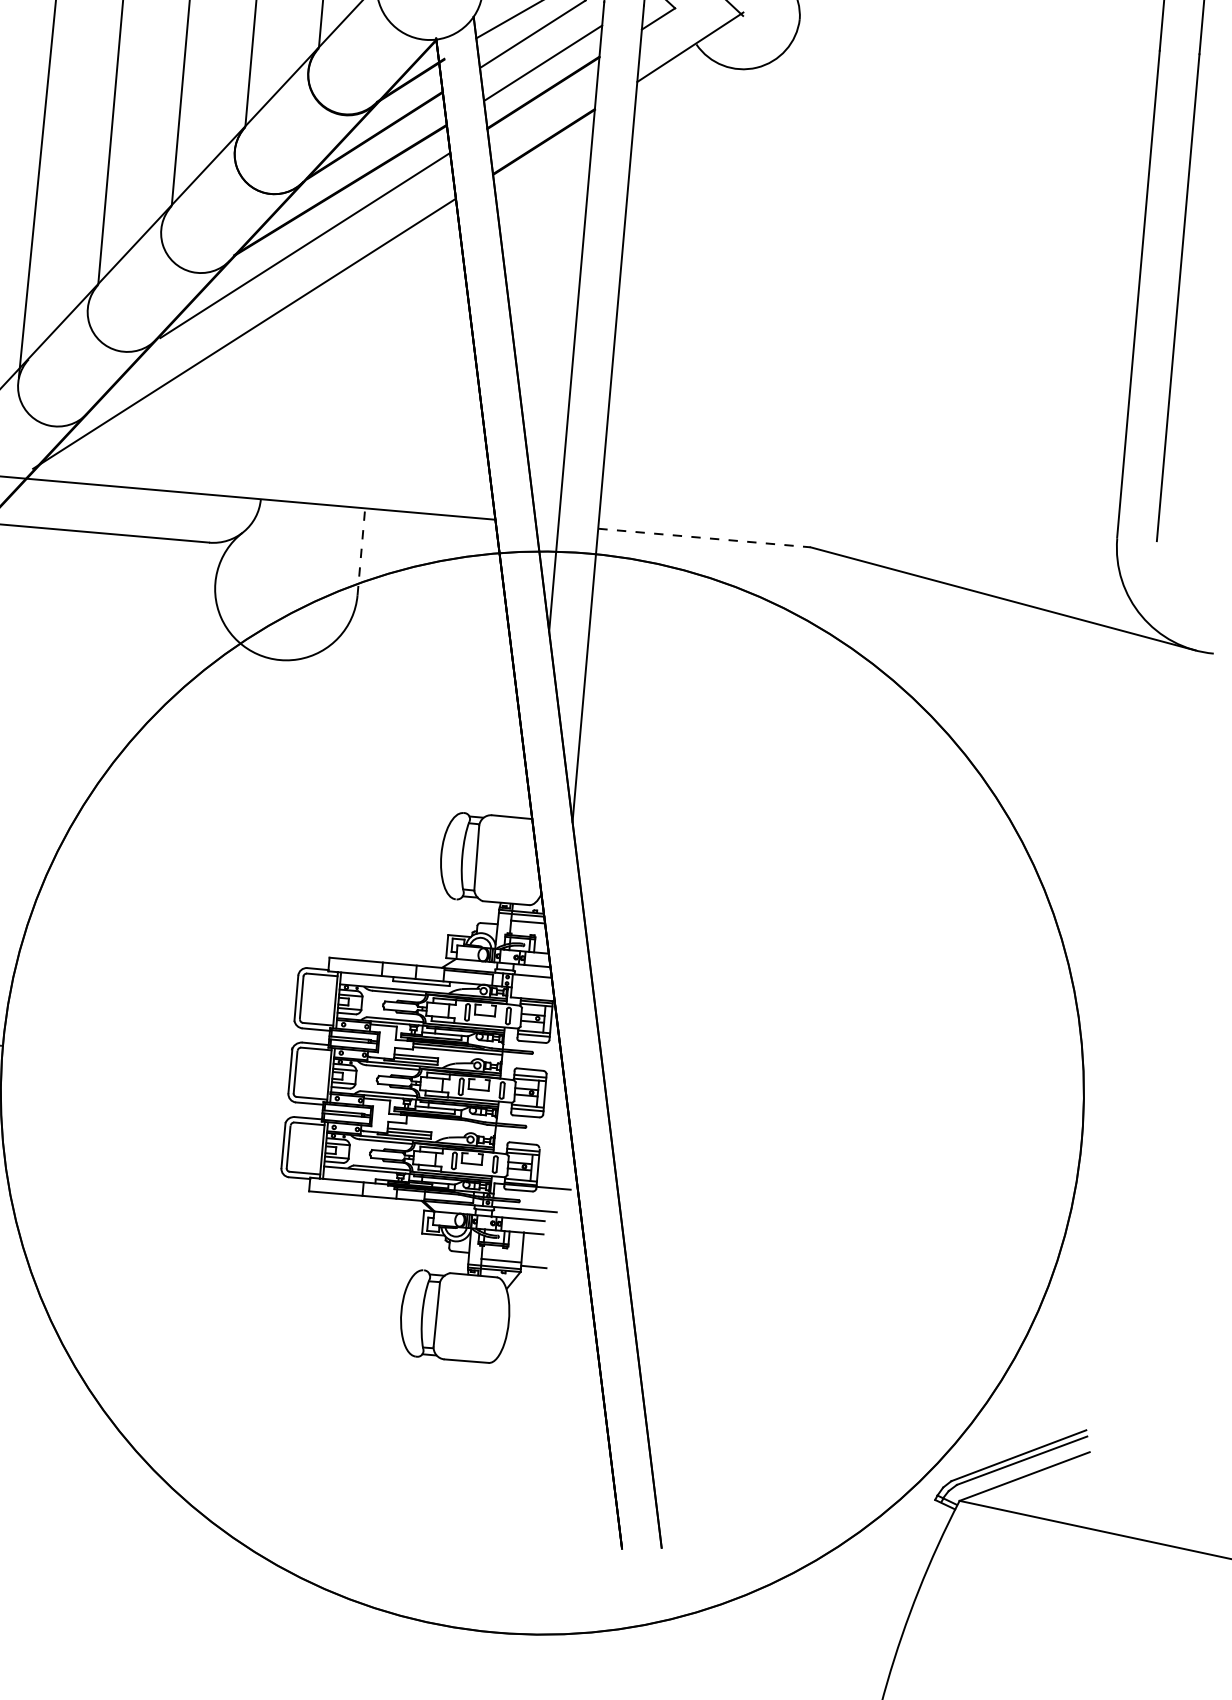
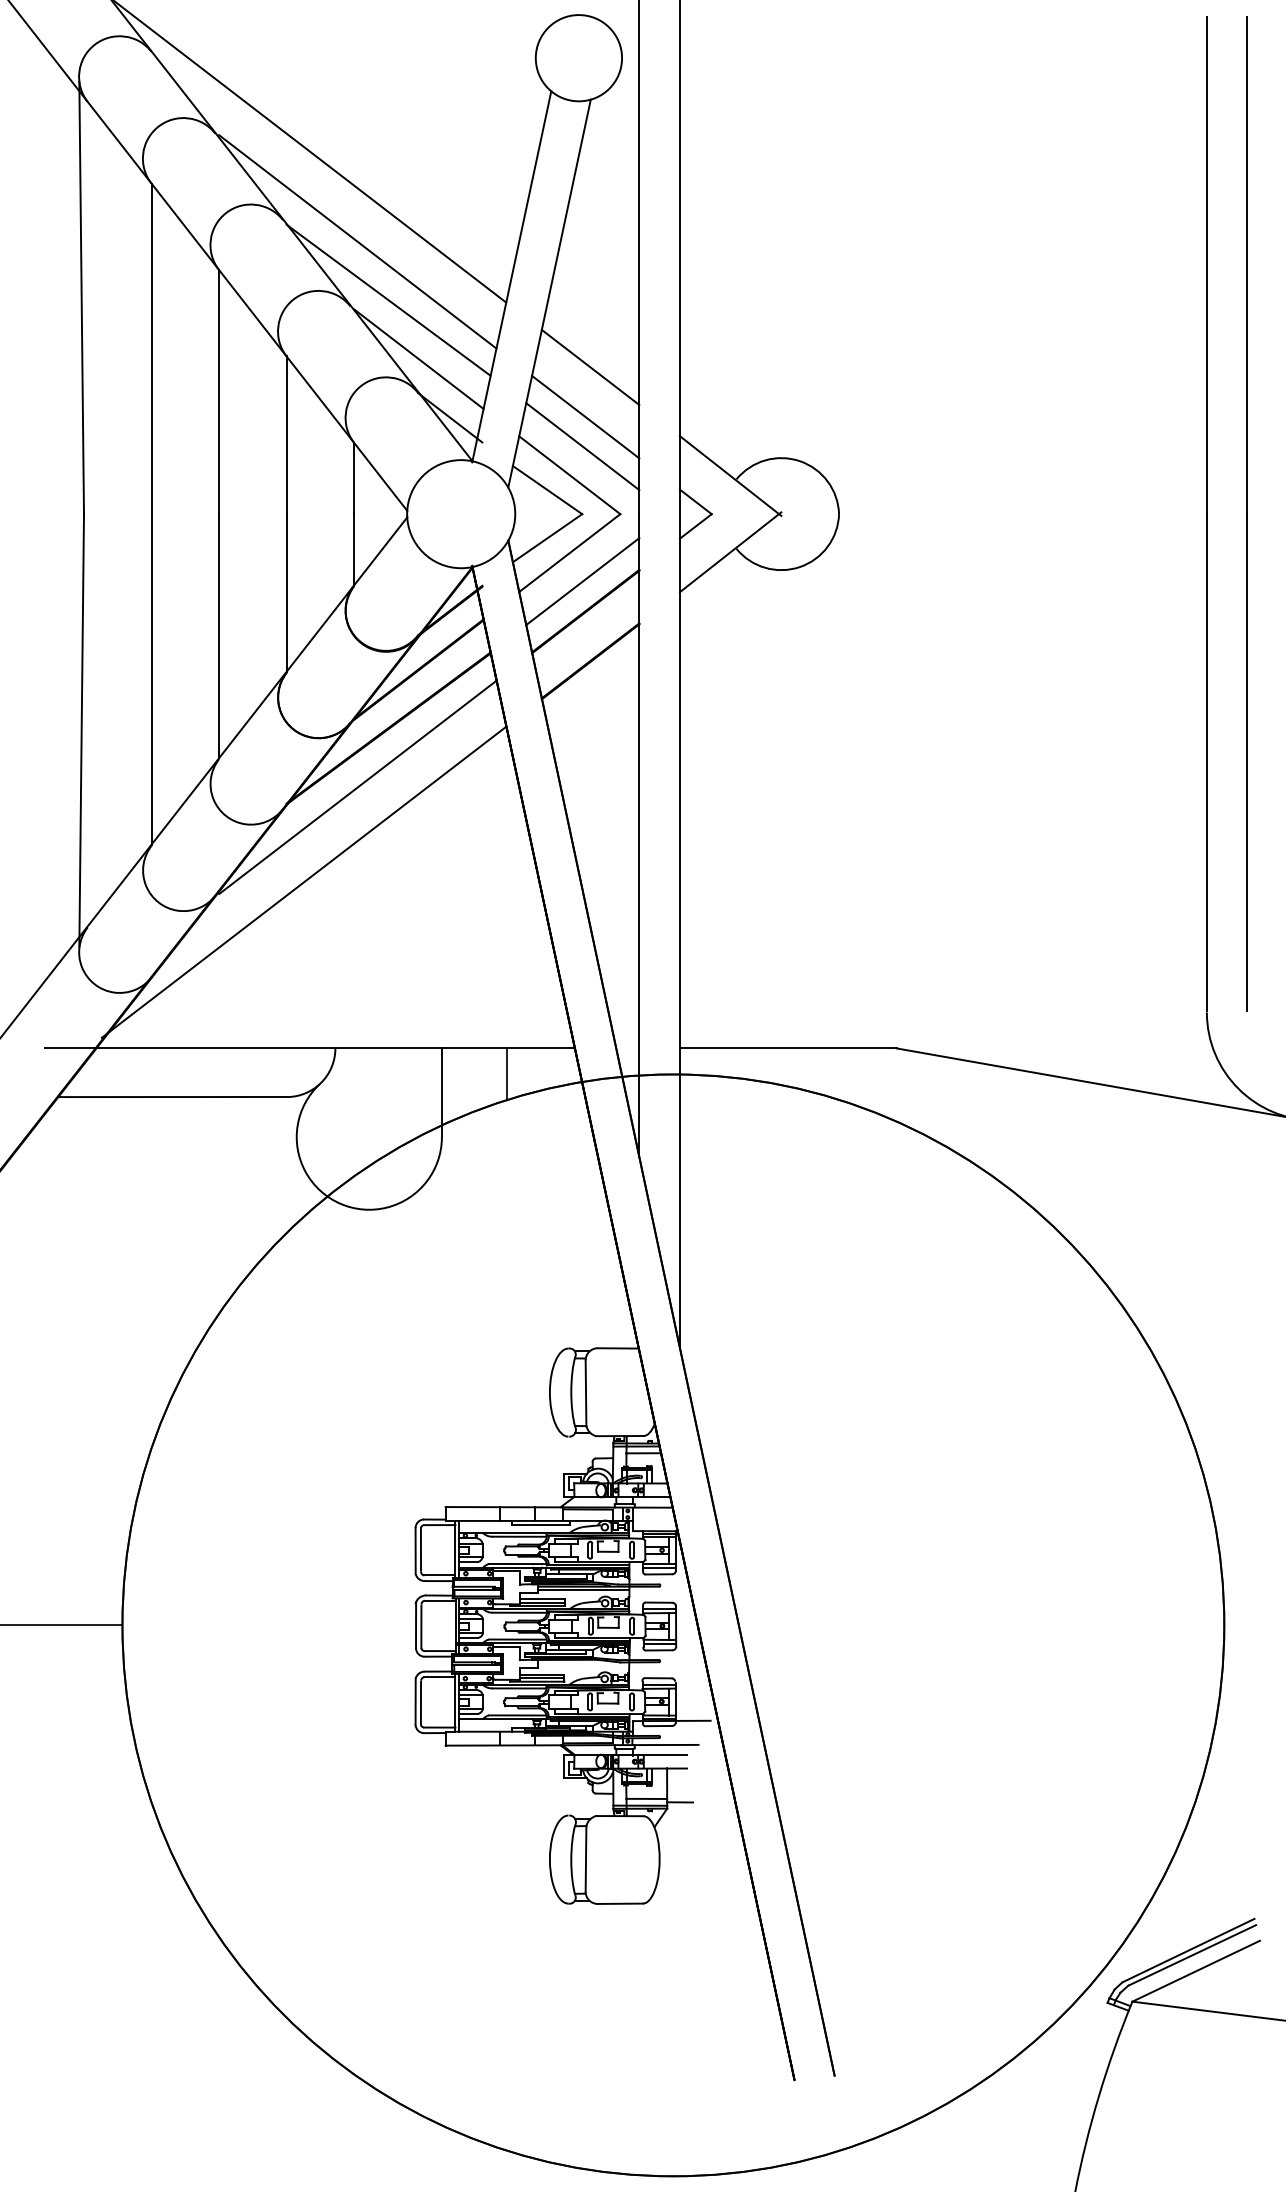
line: (704, 538) -> (788, 1048), dashed -> solid
line: (427, 539) -> (507, 1074), added
line: (360, 551) -> (441, 1092), dashed -> solid

